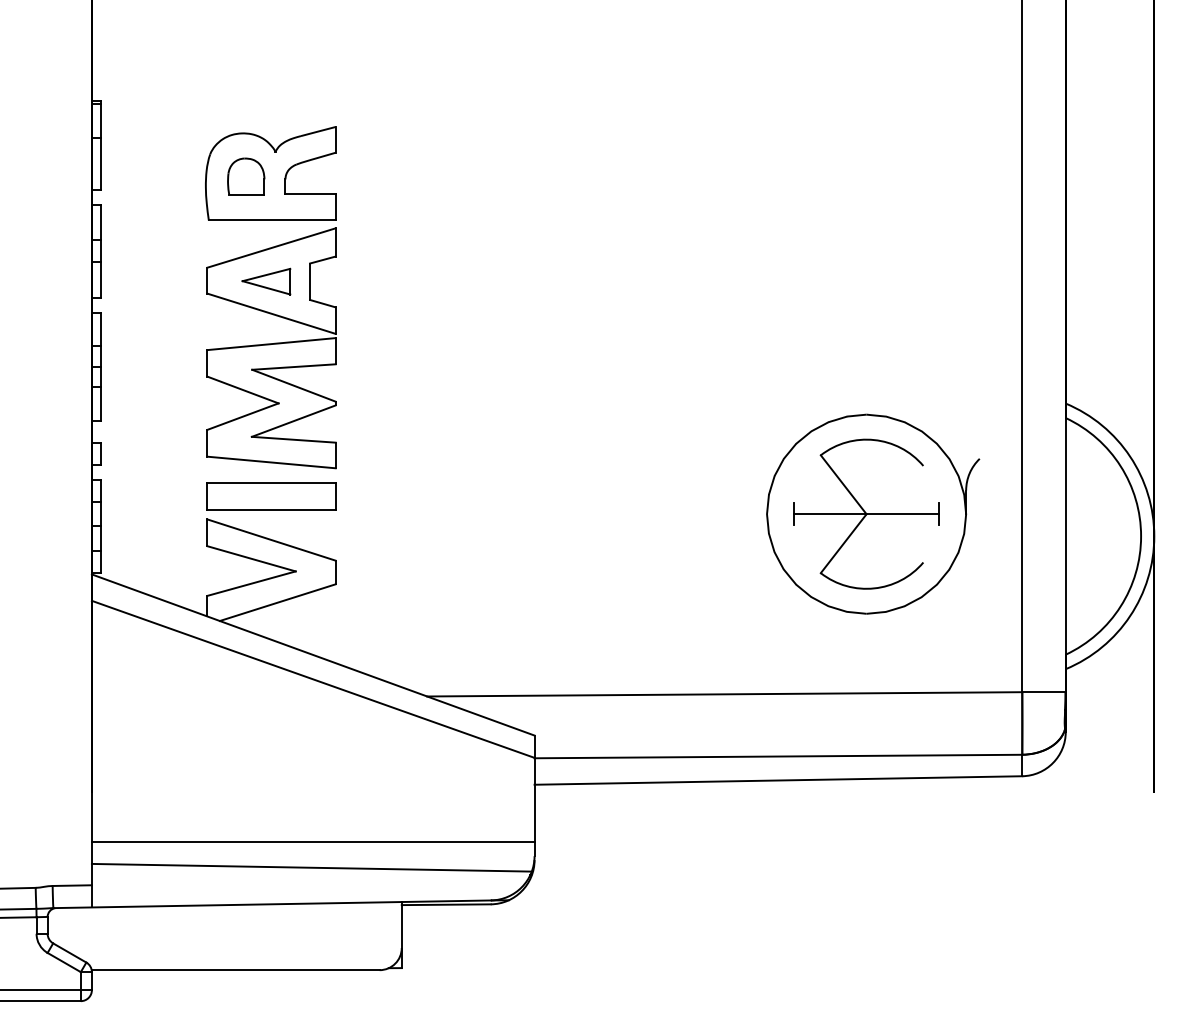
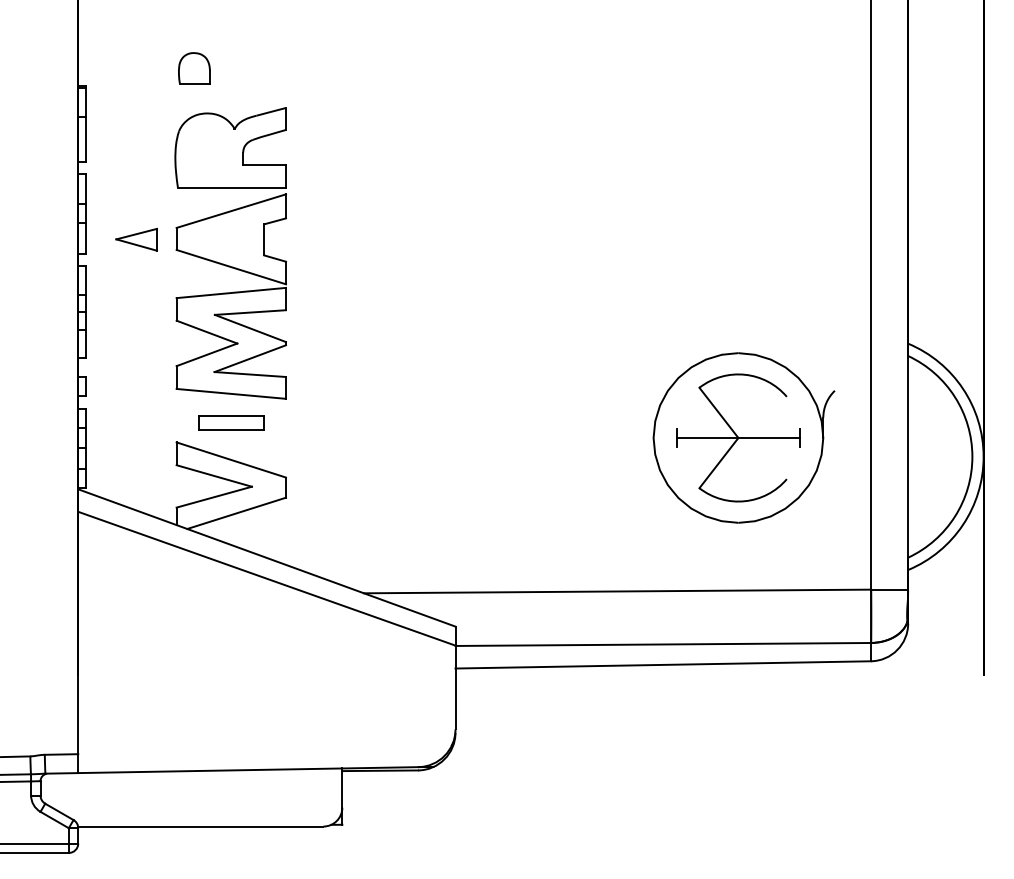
part: (246, 176) -> (194, 68), moved
part: (266, 281) -> (136, 239), moved
part: (271, 496) -> (231, 422), size x0.6
line: (312, 841) -> (266, 716), removed
line: (311, 867) -> (265, 739), removed

